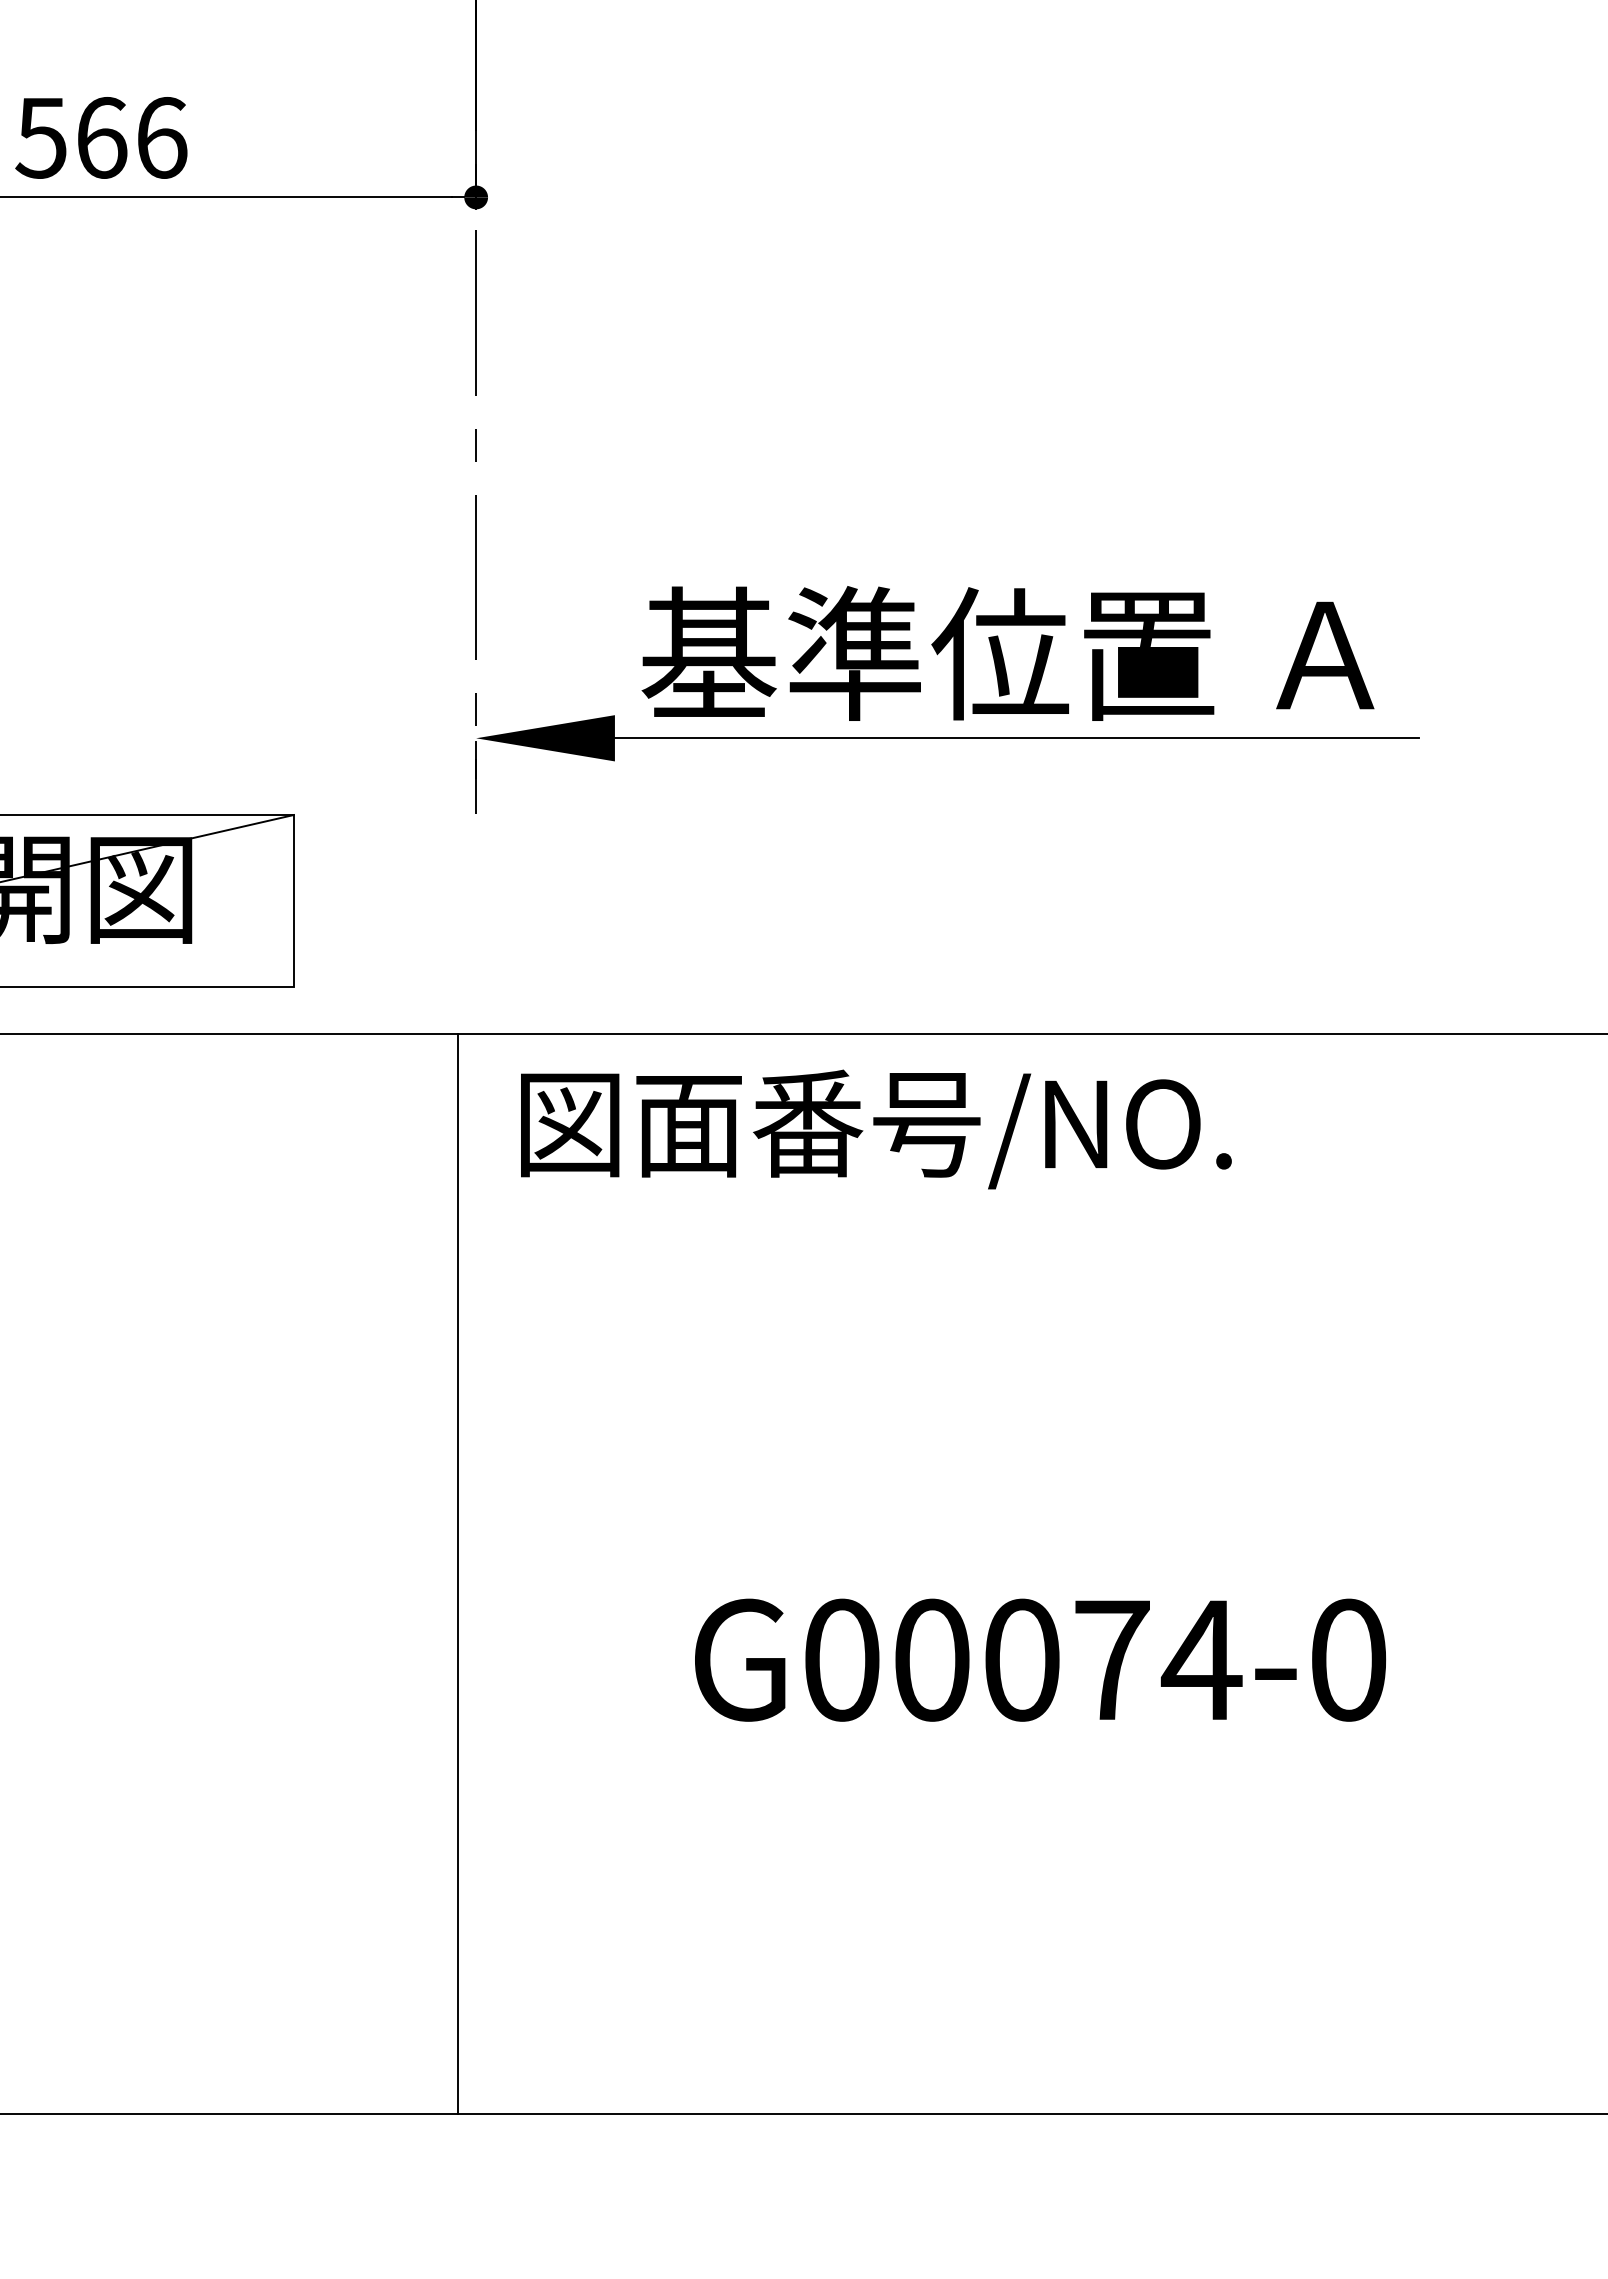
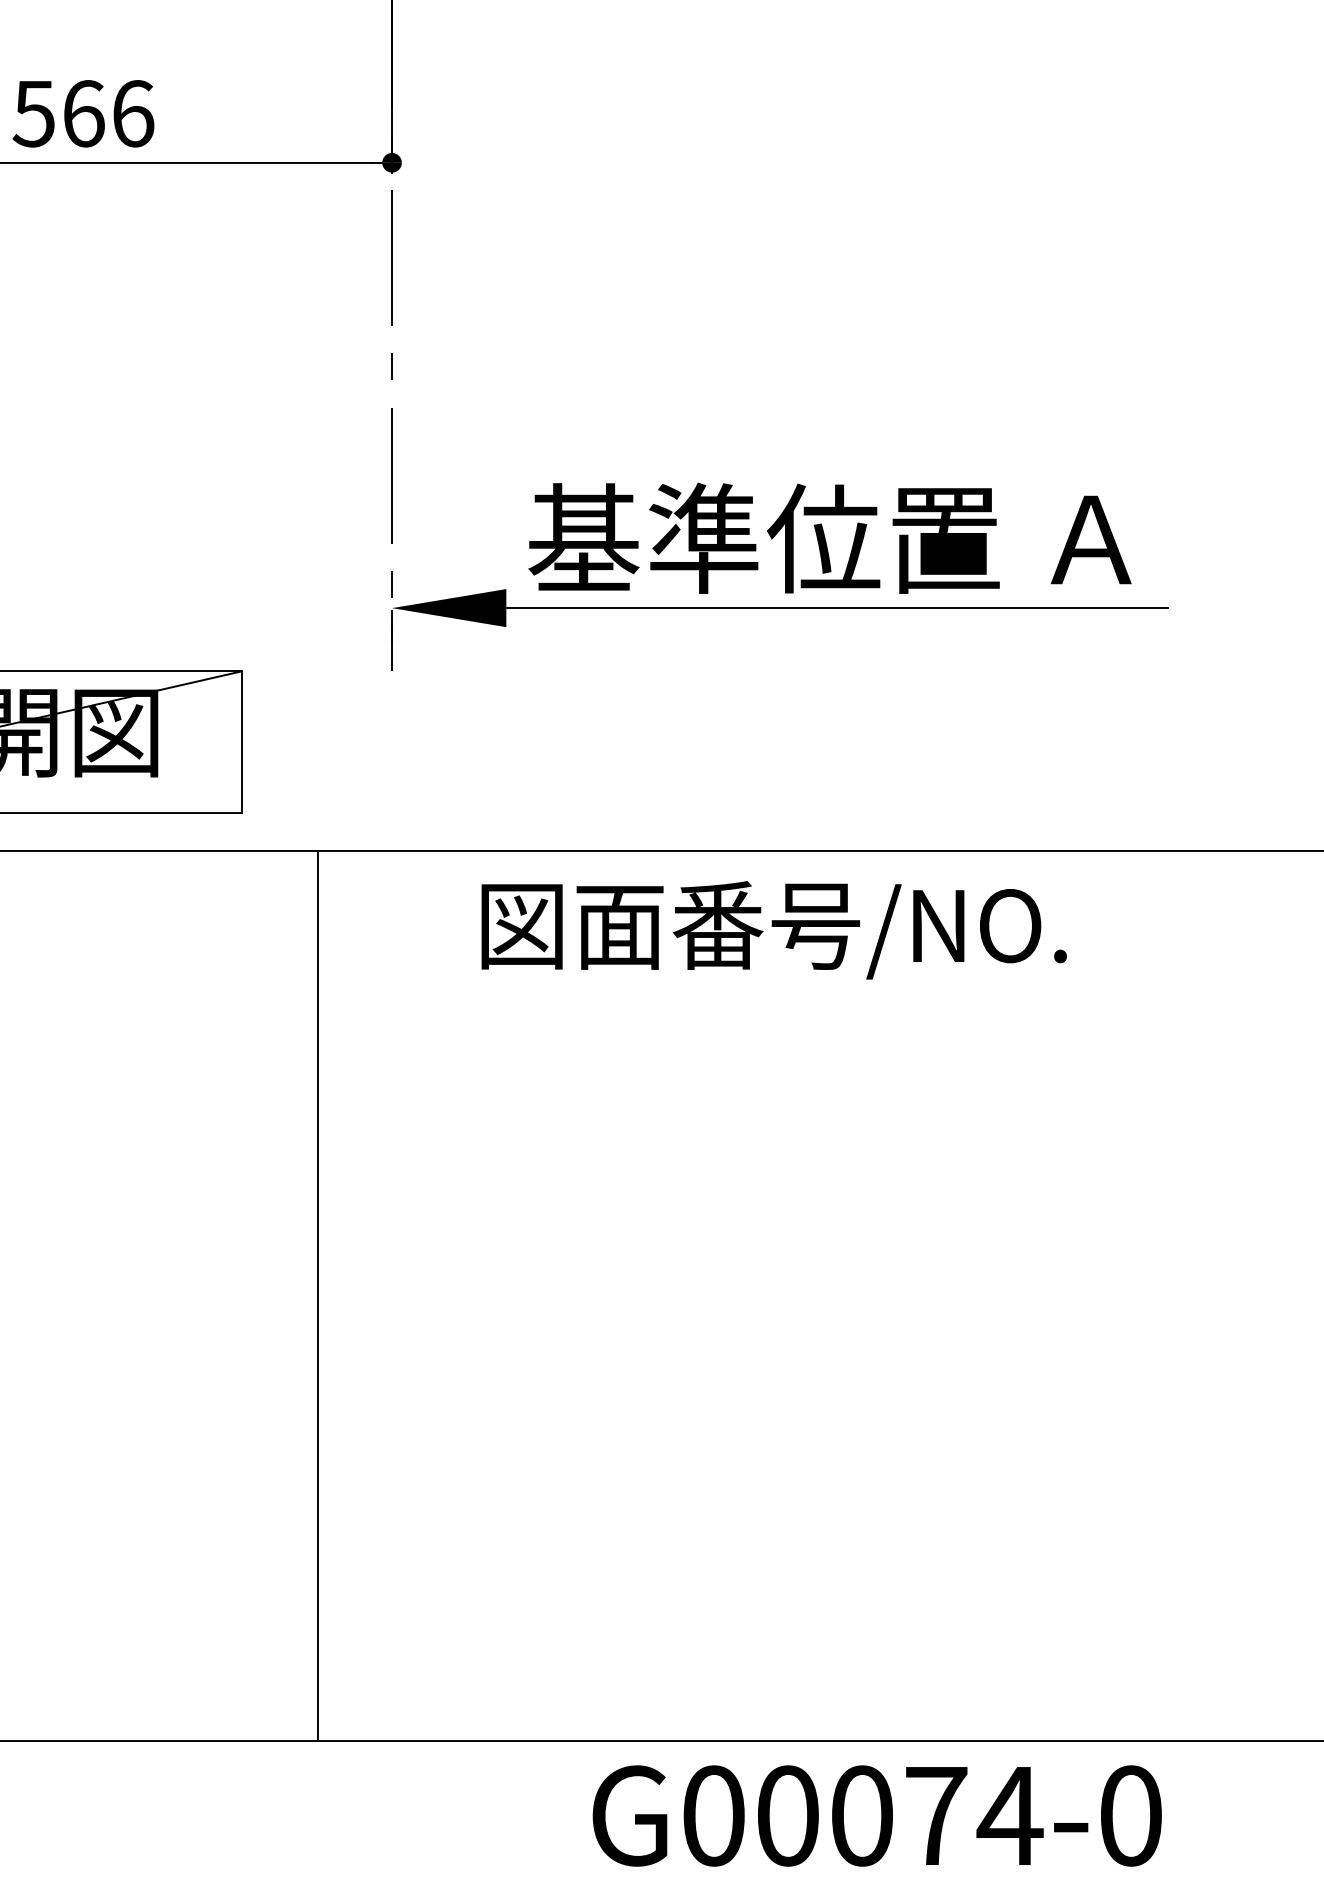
text: (876, 1129) -> (774, 930), moved
line: (457, 1573) -> (317, 1295), moved
text: (1040, 1659) -> (877, 1815), moved

